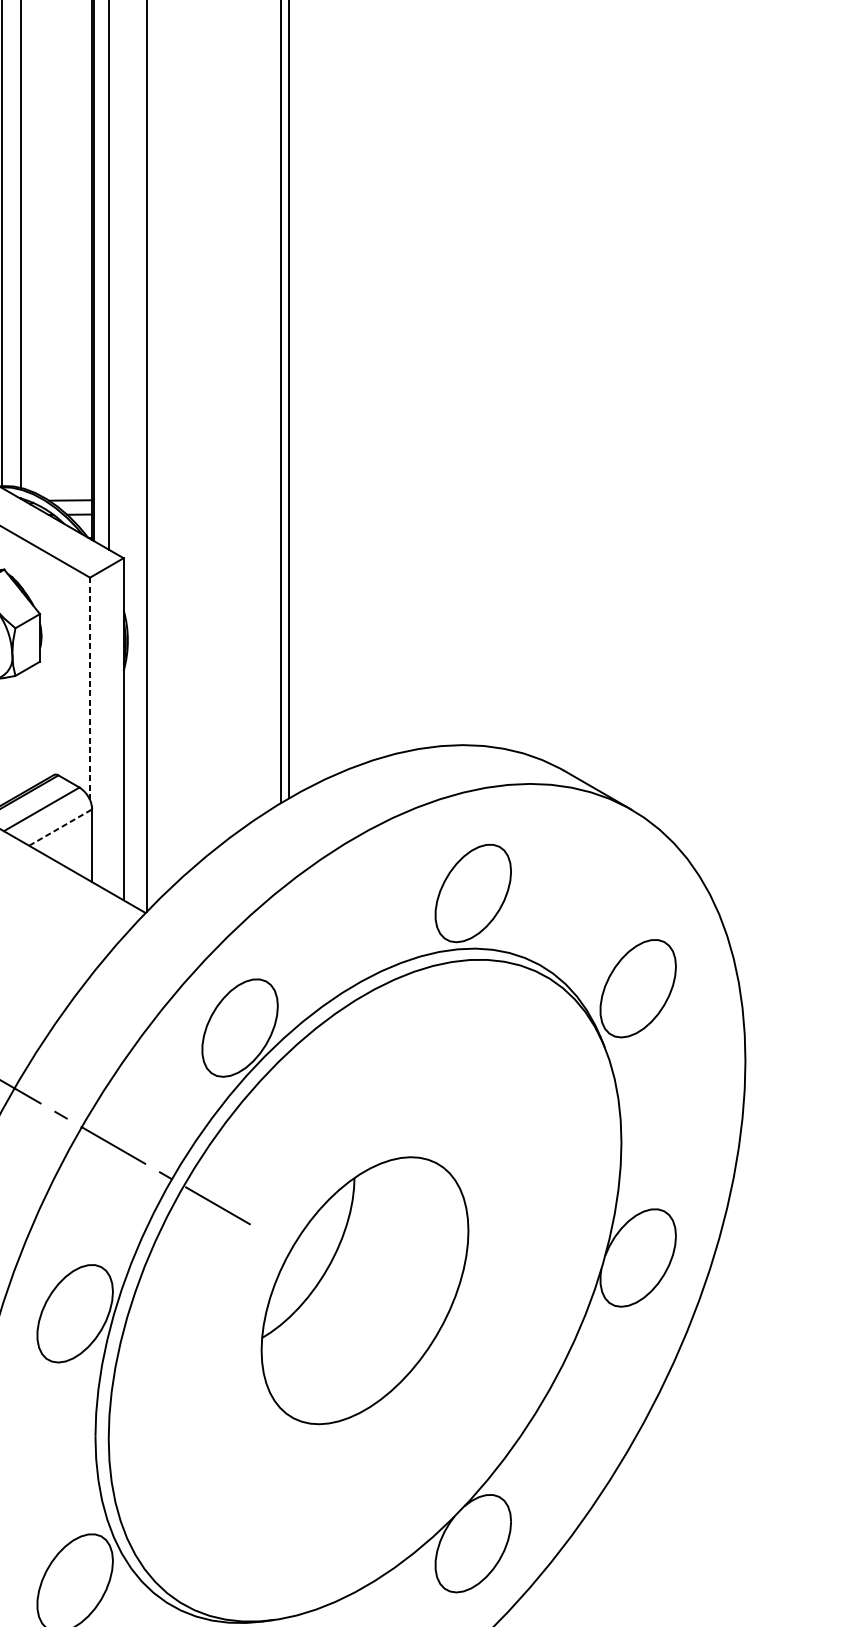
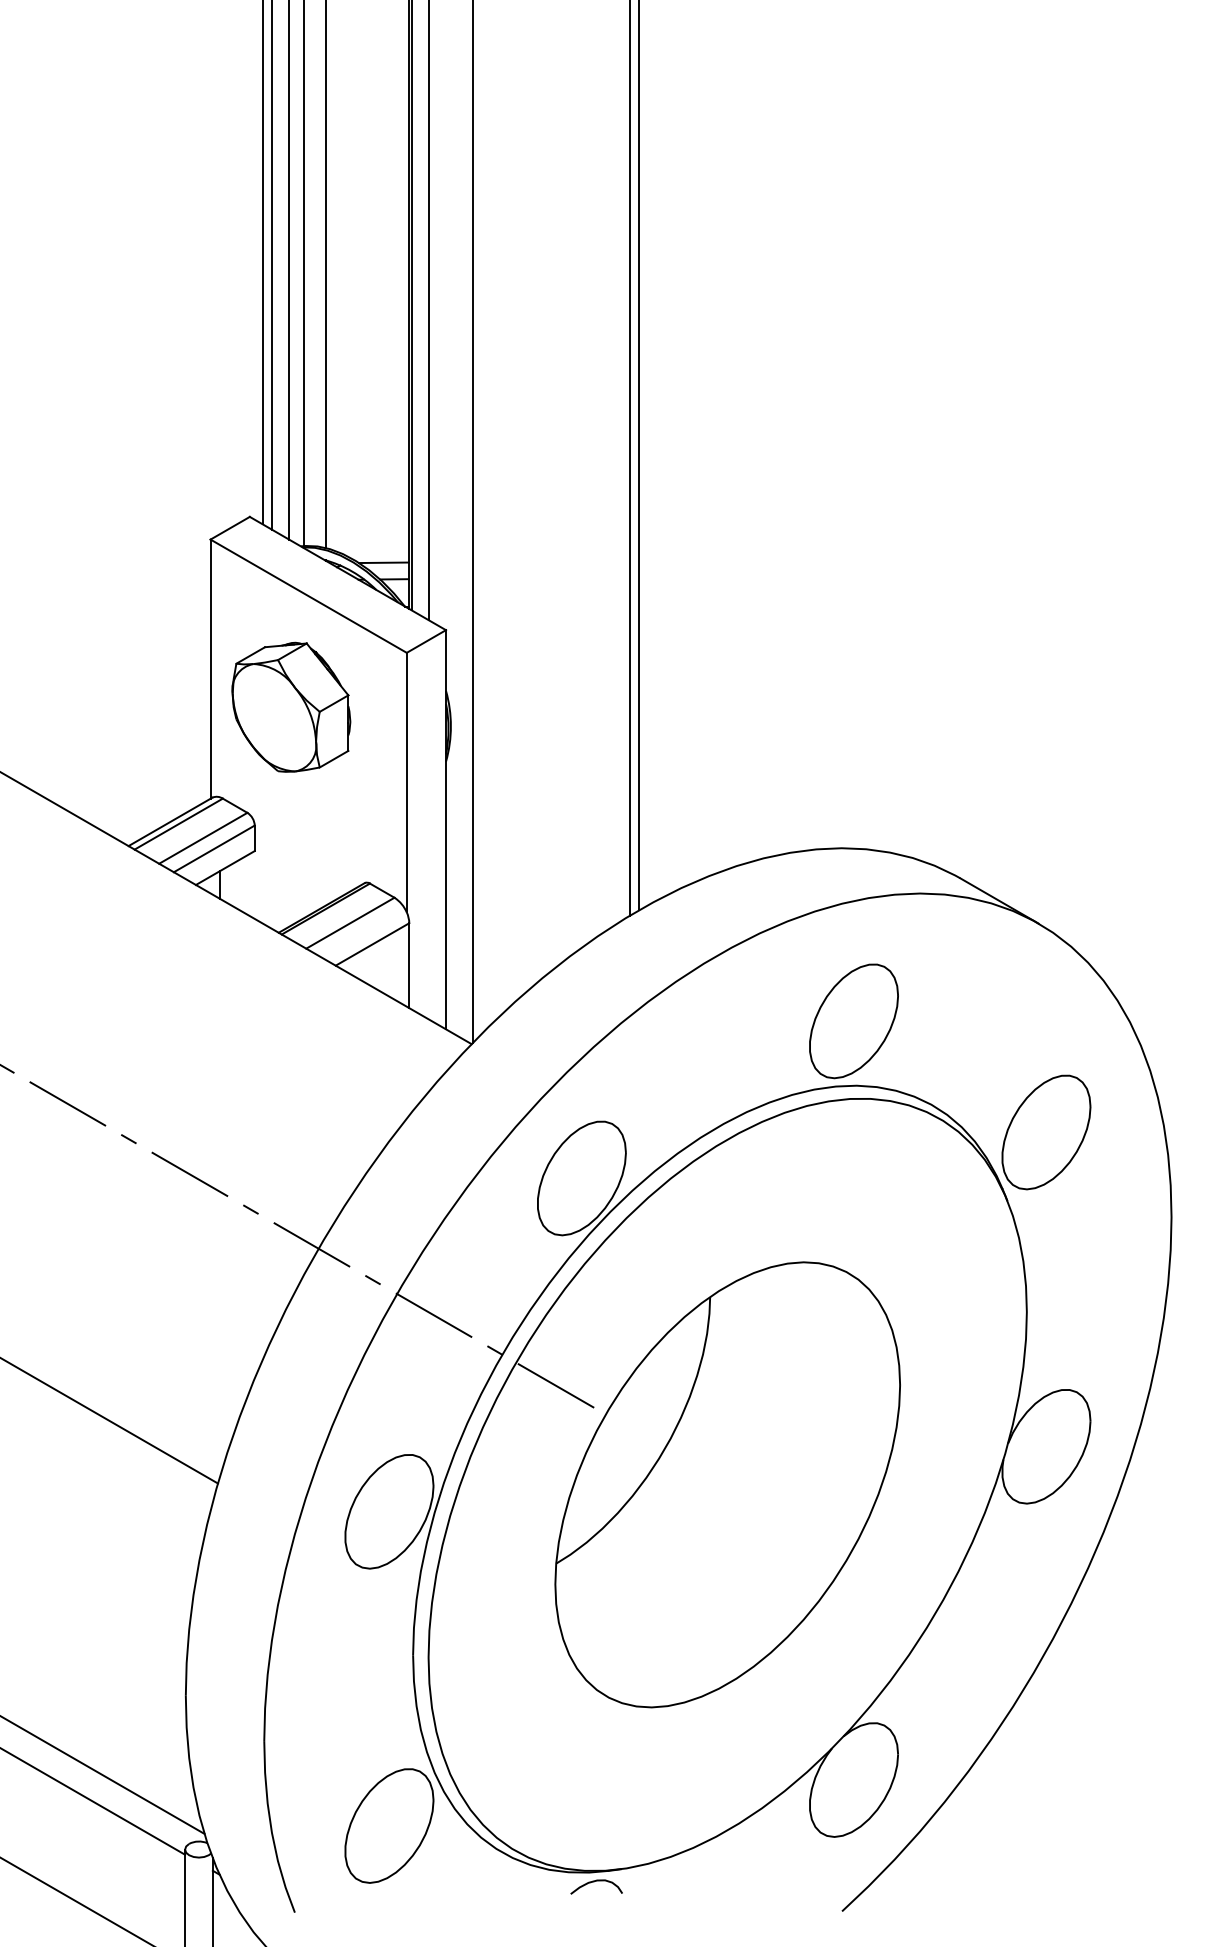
line: (89, 688) -> (406, 782), dashed -> solid
line: (60, 827) -> (372, 944), dashed -> solid
part: (364, 1290) -> (727, 1484), size x1.43

